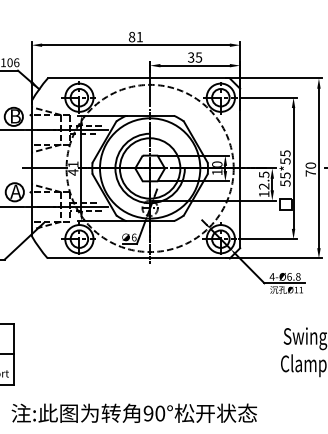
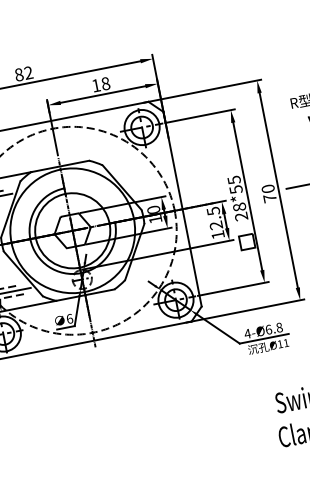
text: (139, 36) -> (28, 72), 81 -> 82
text: (195, 57) -> (101, 84), 35 -> 18
text: (285, 179) -> (240, 211), 55*55 -> 28*55

